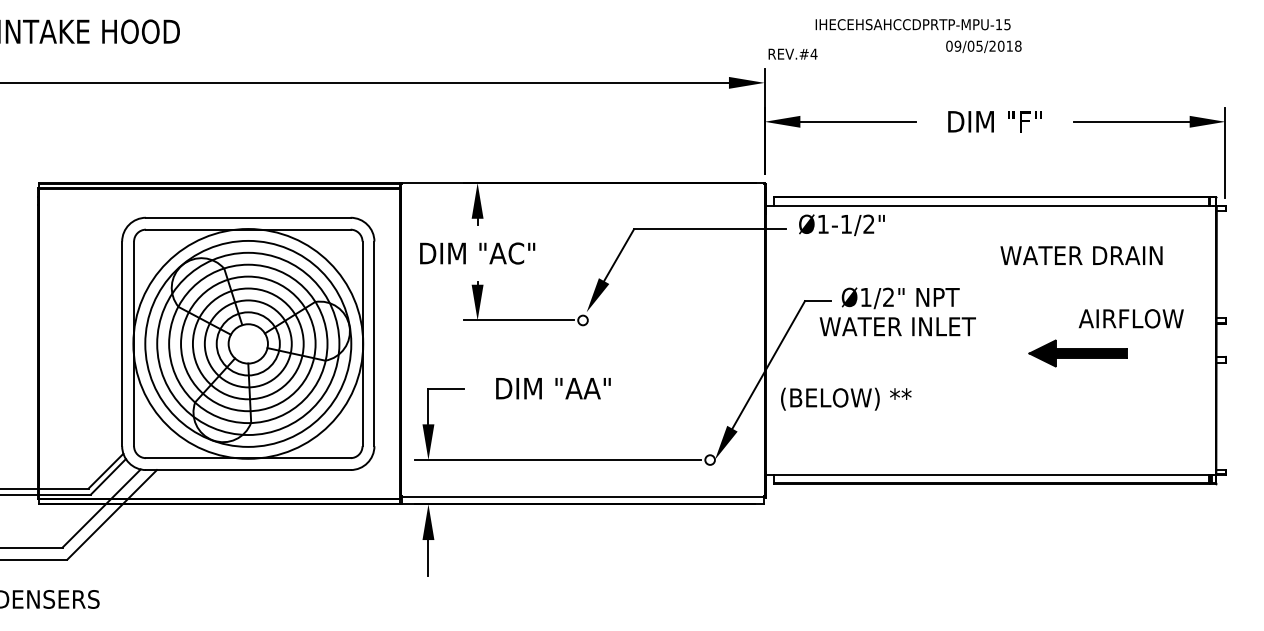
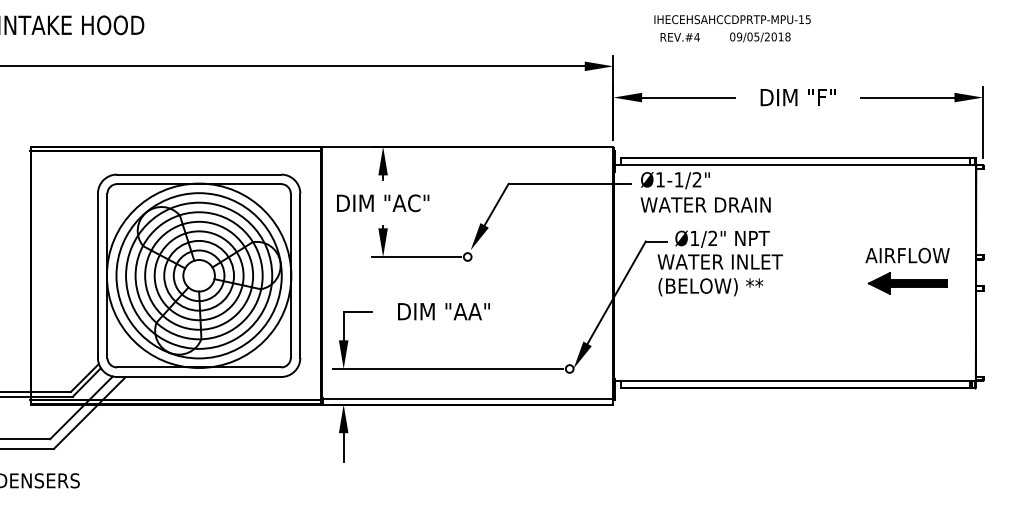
text: (984, 46) -> (760, 37), moved
text: (792, 54) -> (679, 37), moved
text: (1081, 255) -> (705, 204), moved
part: (1077, 353) -> (907, 283), moved
text: (845, 399) -> (710, 287), moved

